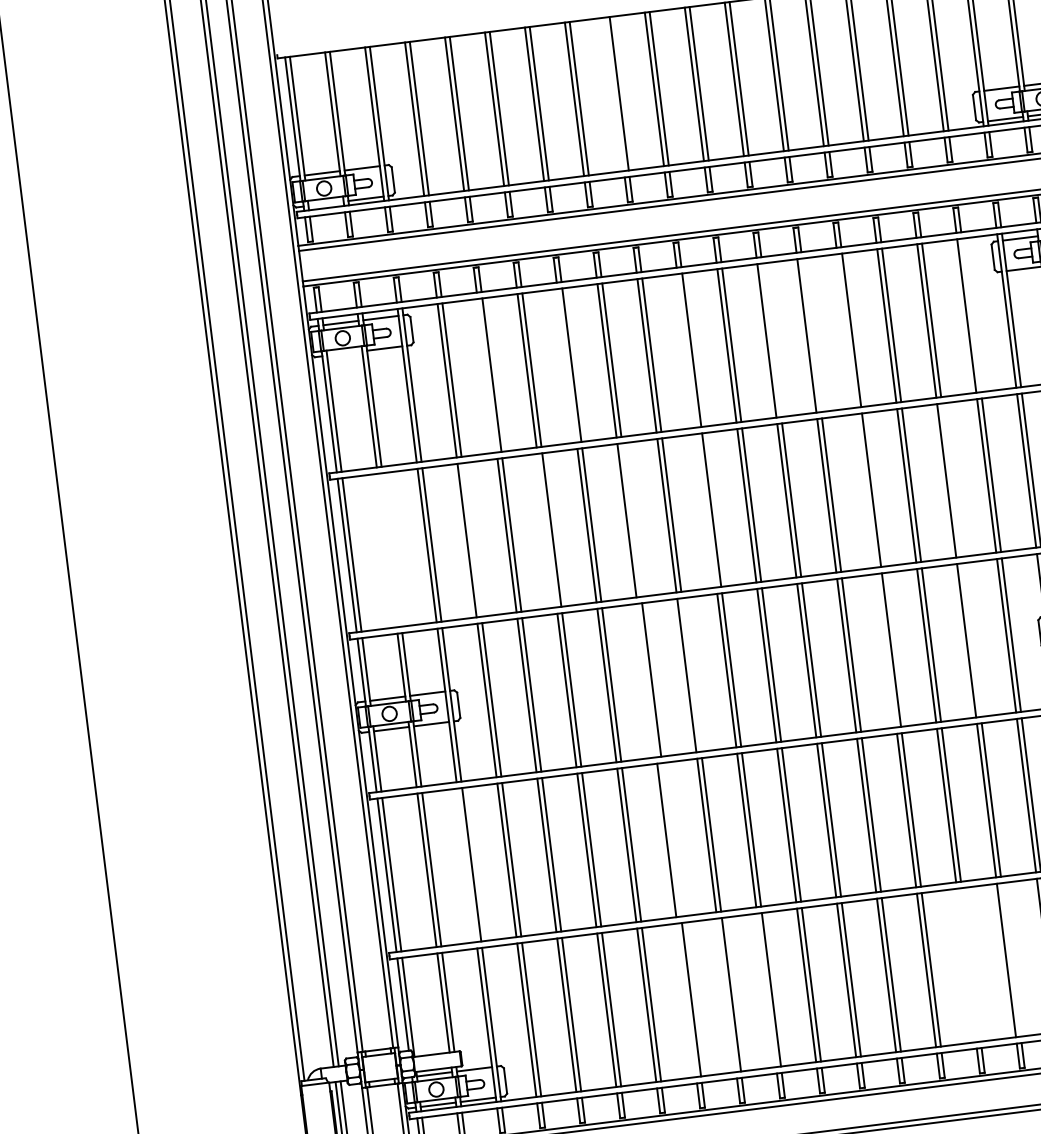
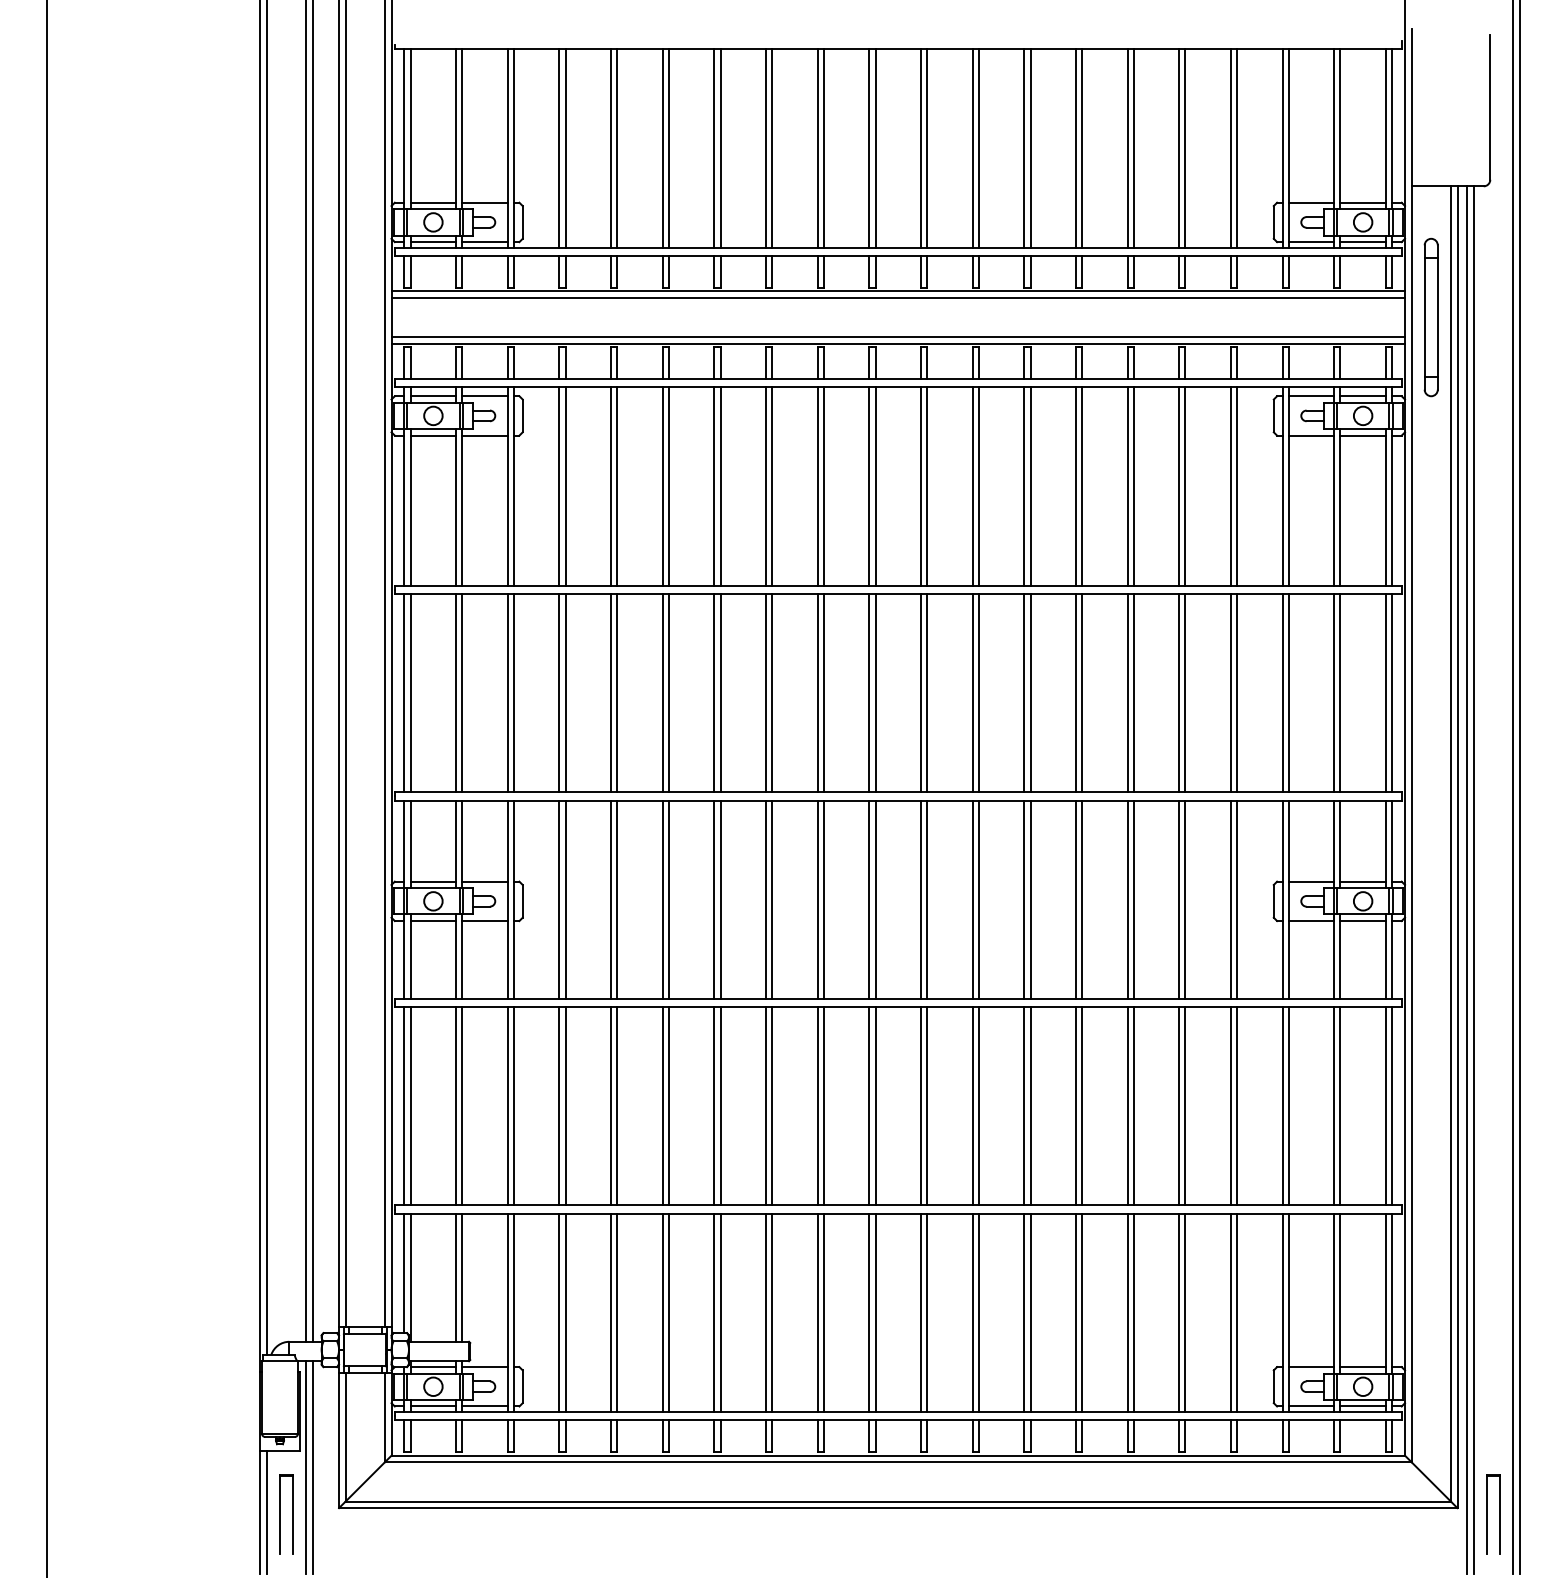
line: (614, 94) -> (817, 148), added
line: (326, 204) -> (433, 242), added
line: (971, 315) -> (1237, 486), added
line: (846, 331) -> (1075, 486), added
line: (811, 335) -> (1030, 486), added
line: (771, 340) -> (978, 486), added
line: (687, 350) -> (869, 486), added
line: (344, 353) -> (433, 435), added
line: (567, 365) -> (714, 486), added
line: (487, 375) -> (611, 486), added
line: (951, 479) -> (1185, 692), added
line: (866, 490) -> (1075, 692), added
line: (706, 510) -> (869, 692), added
line: (631, 519) -> (772, 692), added
line: (546, 530) -> (662, 692), added
line: (471, 539) -> (565, 692), added
line: (392, 549) -> (462, 692), added
line: (387, 550) -> (456, 692), added
line: (971, 639) -> (1185, 899), added
line: (886, 650) -> (1075, 899), added
line: (691, 674) -> (823, 899), added
line: (647, 680) -> (766, 899), added
line: (671, 839) -> (772, 1106), added
line: (466, 865) -> (507, 1106), added
line: (1011, 959) -> (1185, 1312), added
line: (971, 964) -> (1133, 1312), added
line: (966, 965) -> (1127, 1312), added
line: (766, 990) -> (869, 1312), added
line: (726, 995) -> (817, 1312), added
line: (687, 999) -> (766, 1312), added

